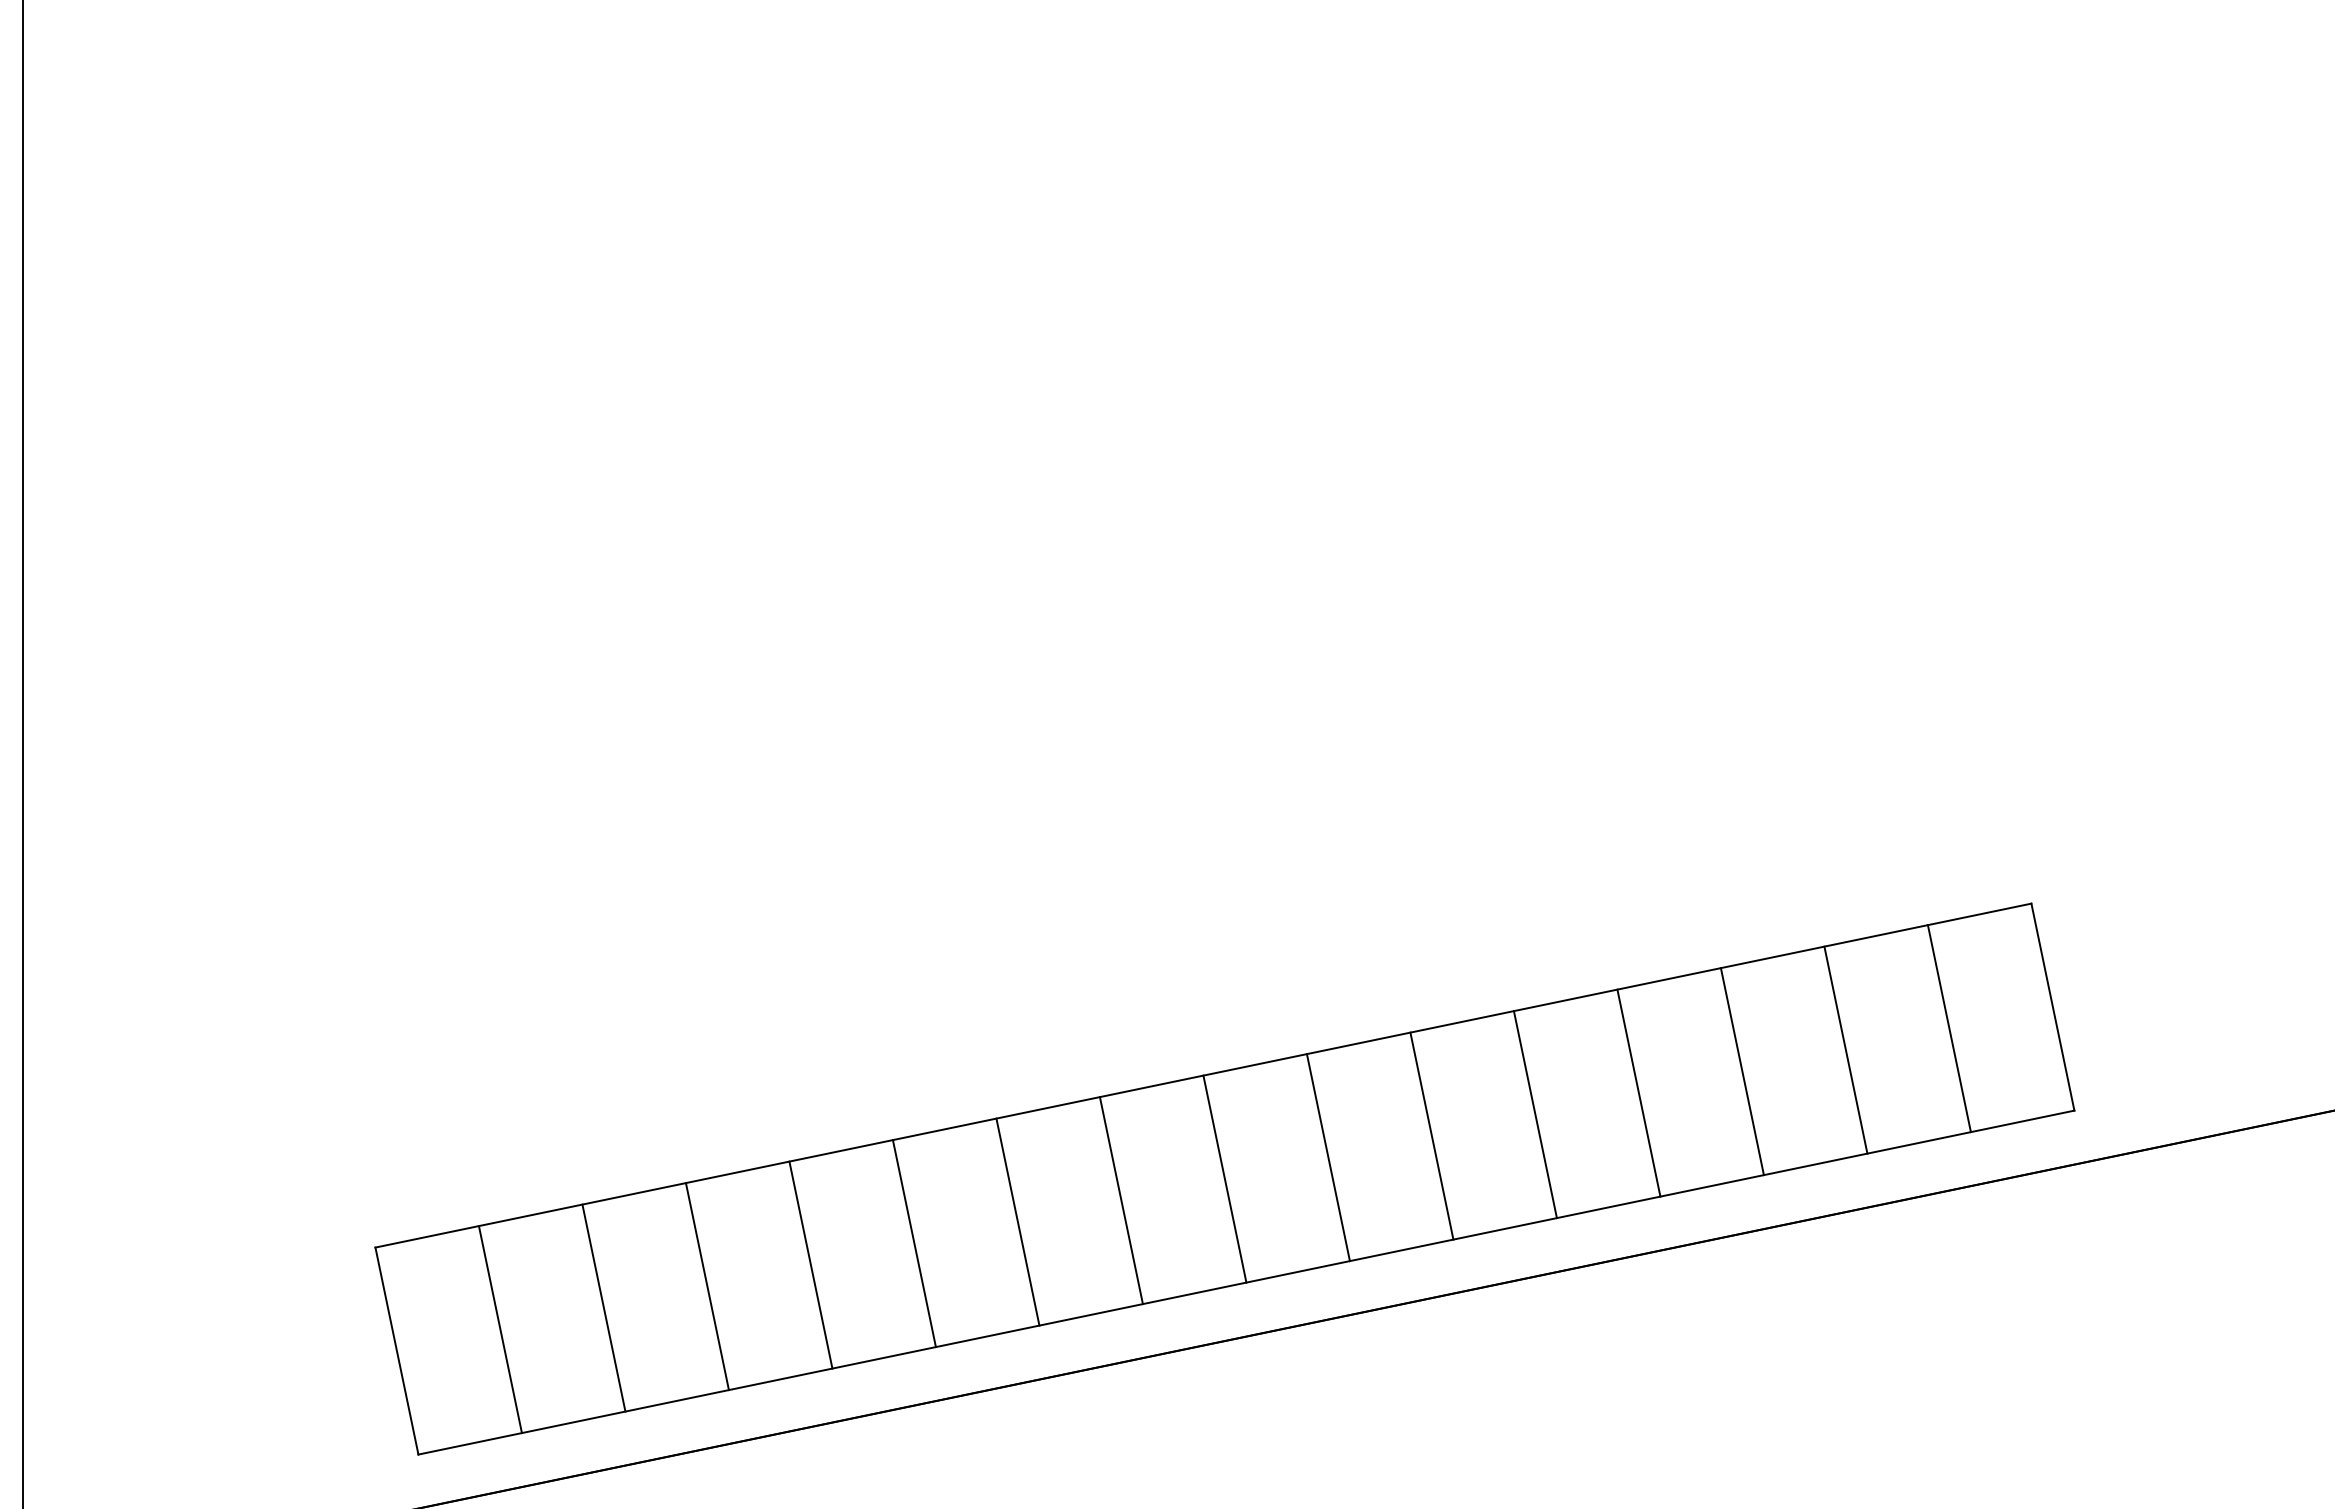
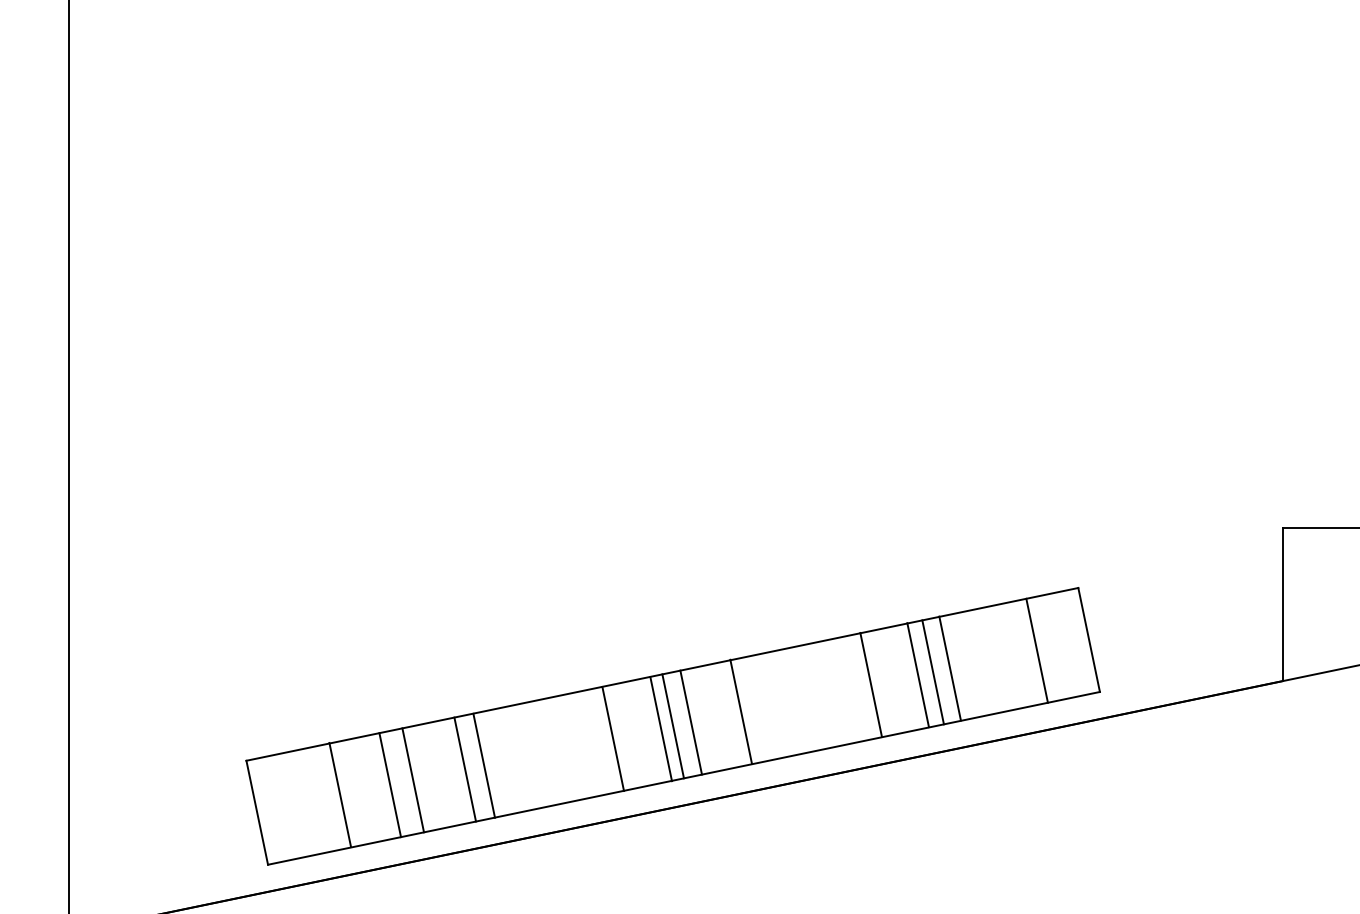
line: (1844, 1049) -> (949, 668), moved
line: (1637, 1093) -> (917, 675), moved
line: (1534, 1113) -> (870, 684), moved
line: (1430, 1135) -> (740, 711), moved
line: (1327, 1157) -> (690, 722), moved
line: (1120, 1201) -> (660, 729), moved
line: (1018, 1221) -> (613, 738), moved
line: (915, 1243) -> (484, 765), moved
line: (604, 1308) -> (390, 785), moved
line: (500, 1328) -> (340, 794), moved

